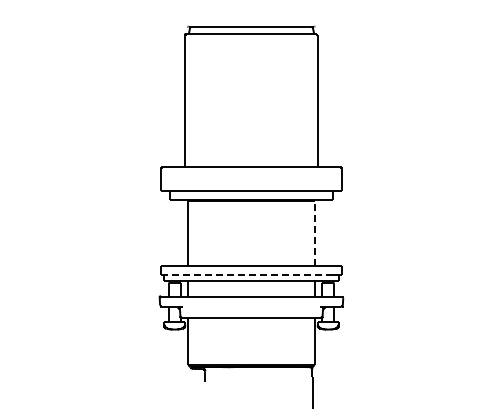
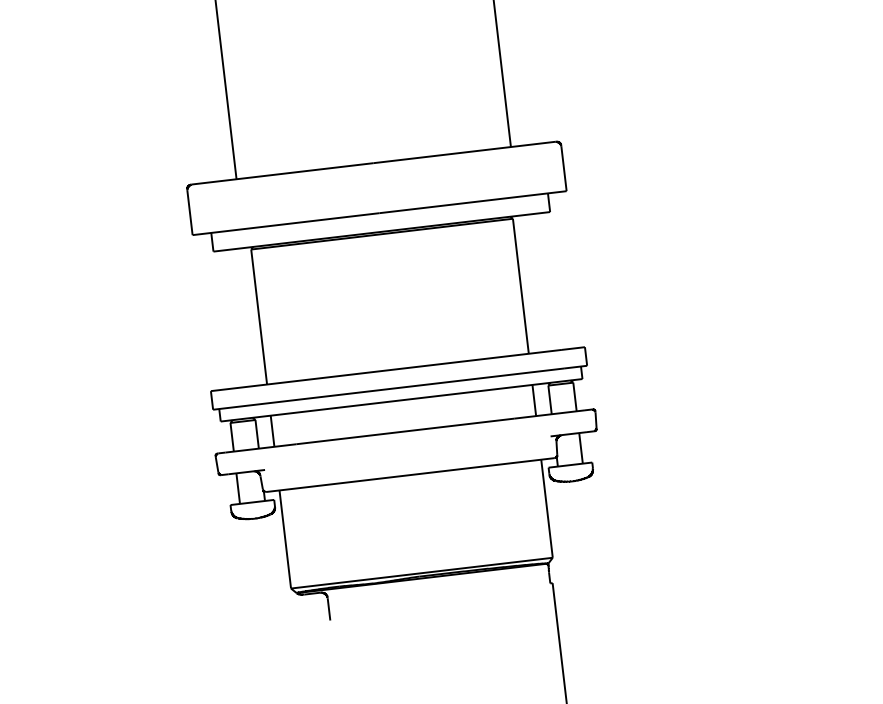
line: (314, 233) -> (520, 285), dashed -> solid
line: (245, 275) -> (387, 389), dashed -> solid

